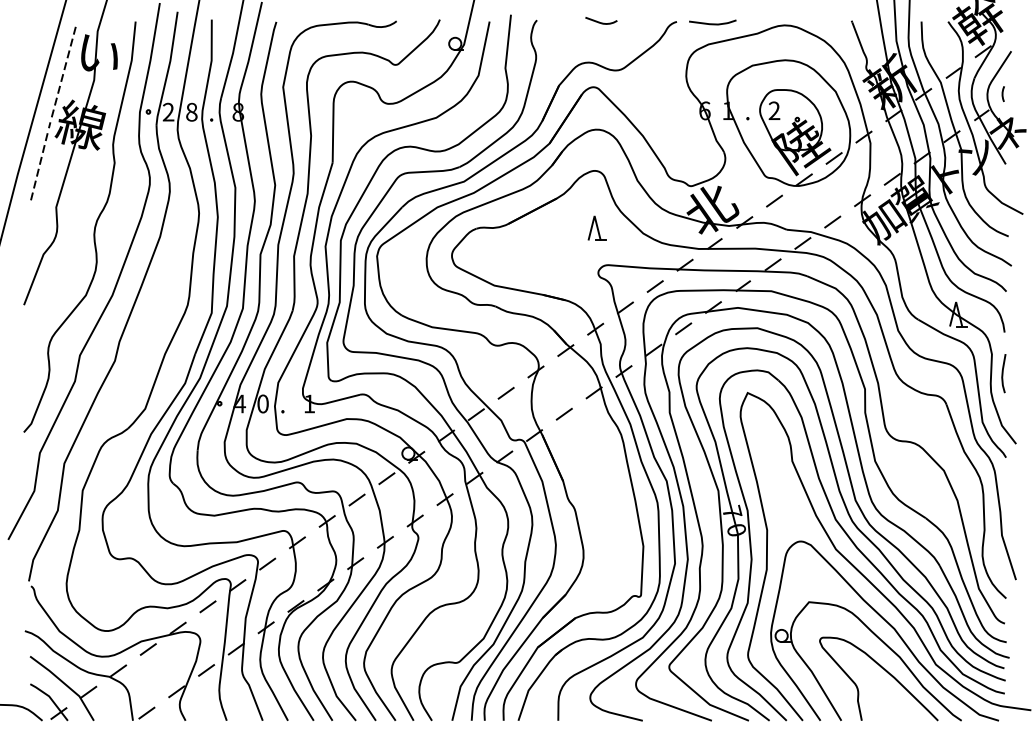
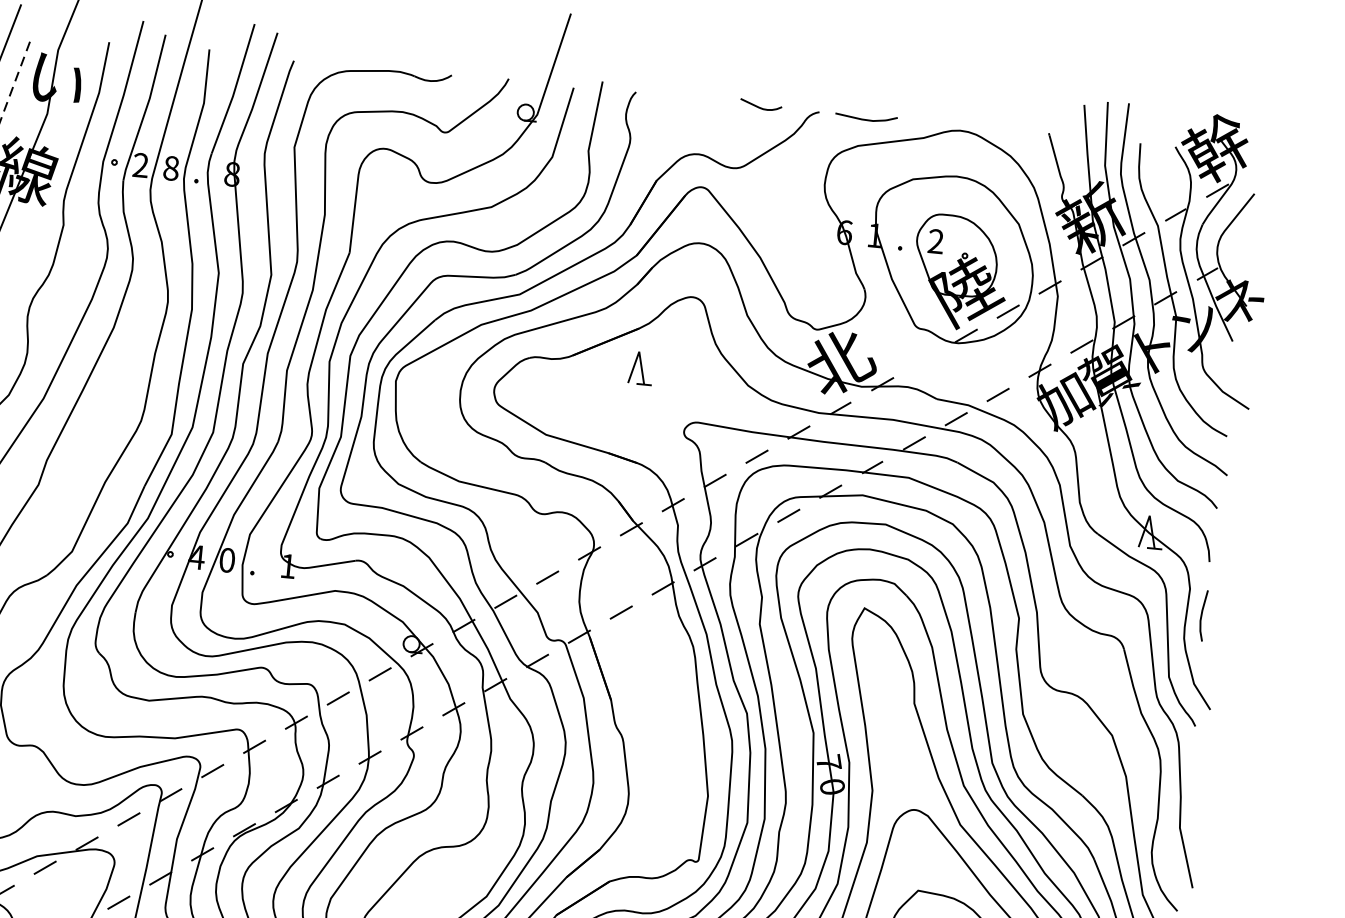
curve: (601, 22) -> (761, 107), moved
curve: (1002, 93) -> (1237, 248), removed
line: (774, 200) -> (924, 359), removed
part: (596, 227) -> (640, 367), moved

